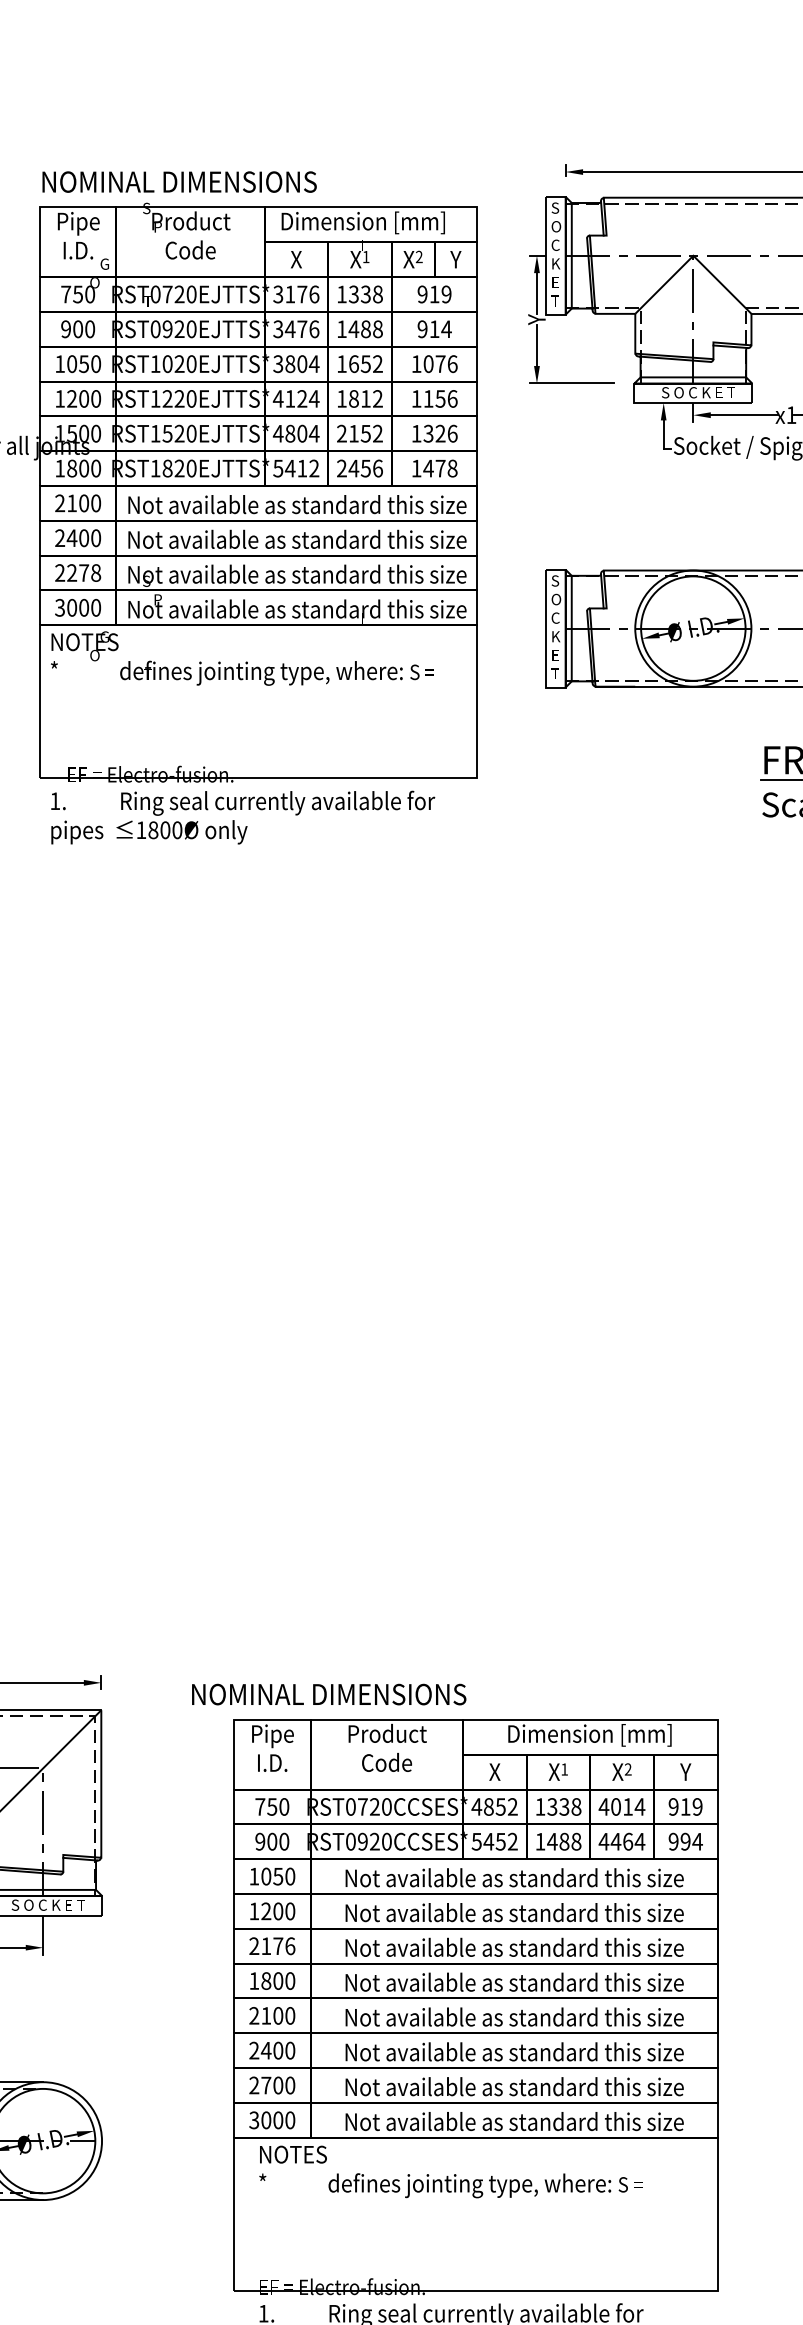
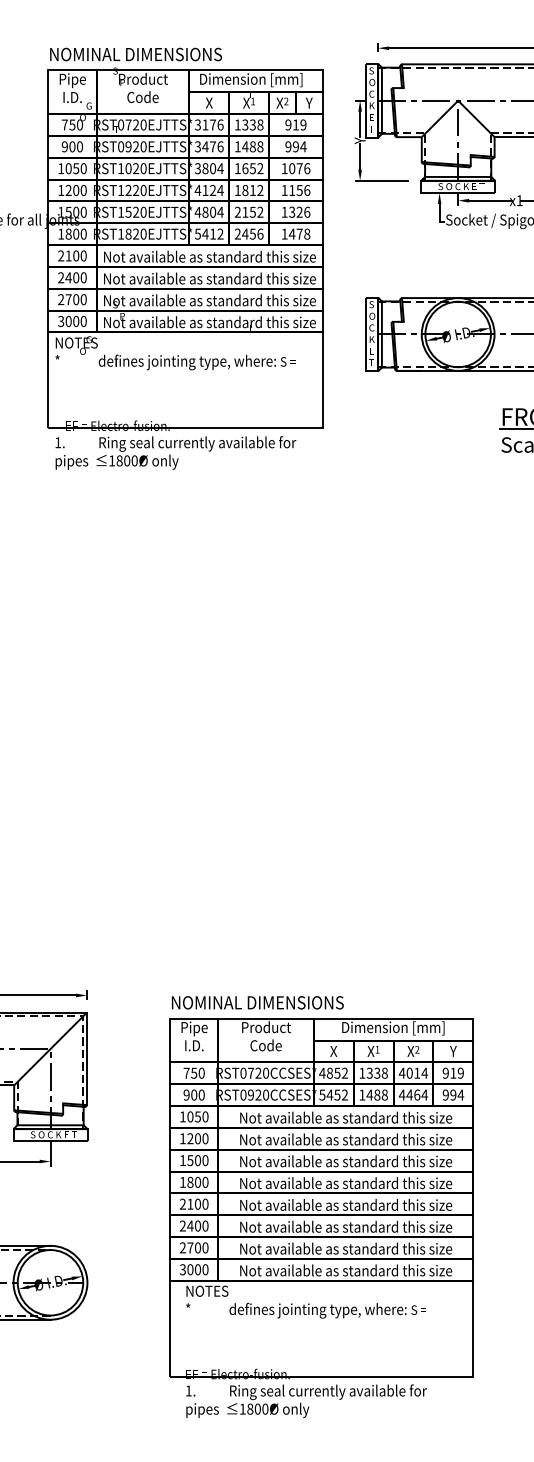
text: (433, 328) -> (295, 146), 914 -> 994
text: (82, 572) -> (75, 299), 2278 -> 2700
text: (328, 1694) -> (257, 1002), moved
text: (271, 1946) -> (193, 1160), 2176 -> 1500

